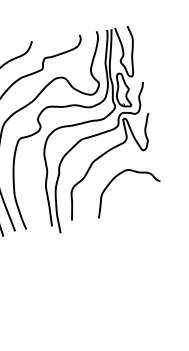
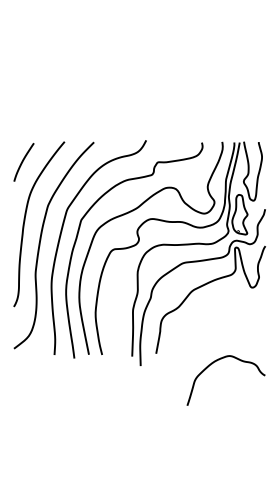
curve: (116, 177) -> (215, 362), moved

